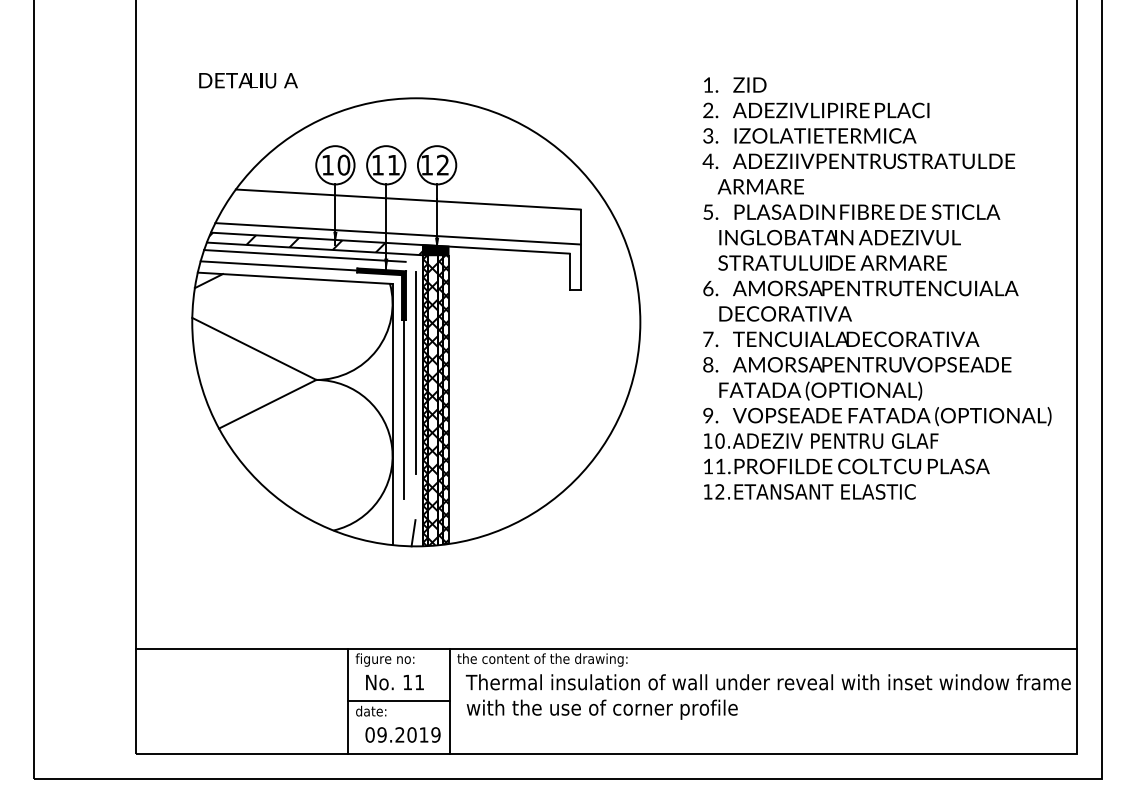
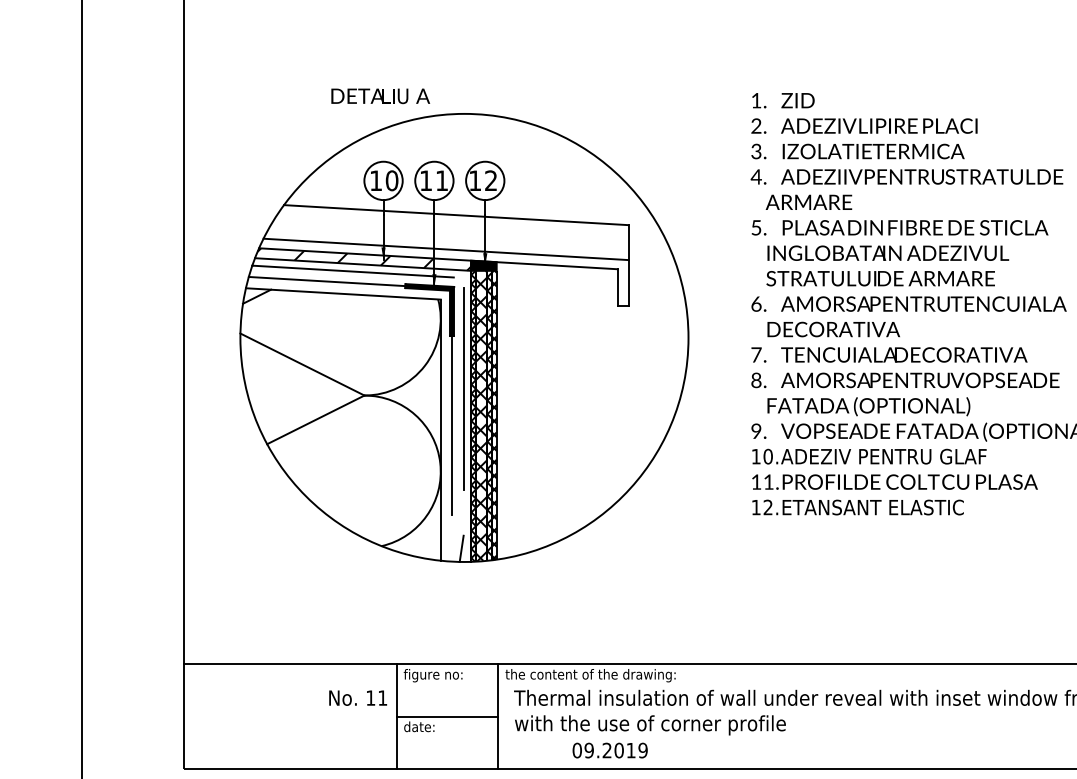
text: (248, 80) -> (380, 96), moved
text: (394, 682) -> (357, 698), moved
text: (402, 734) -> (609, 750), moved

